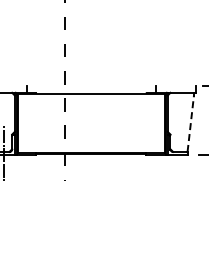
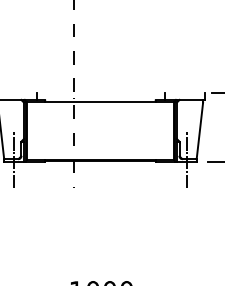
line: (190, 123) -> (199, 130), dashed -> solid
line: (178, 153) -> (187, 160), added

